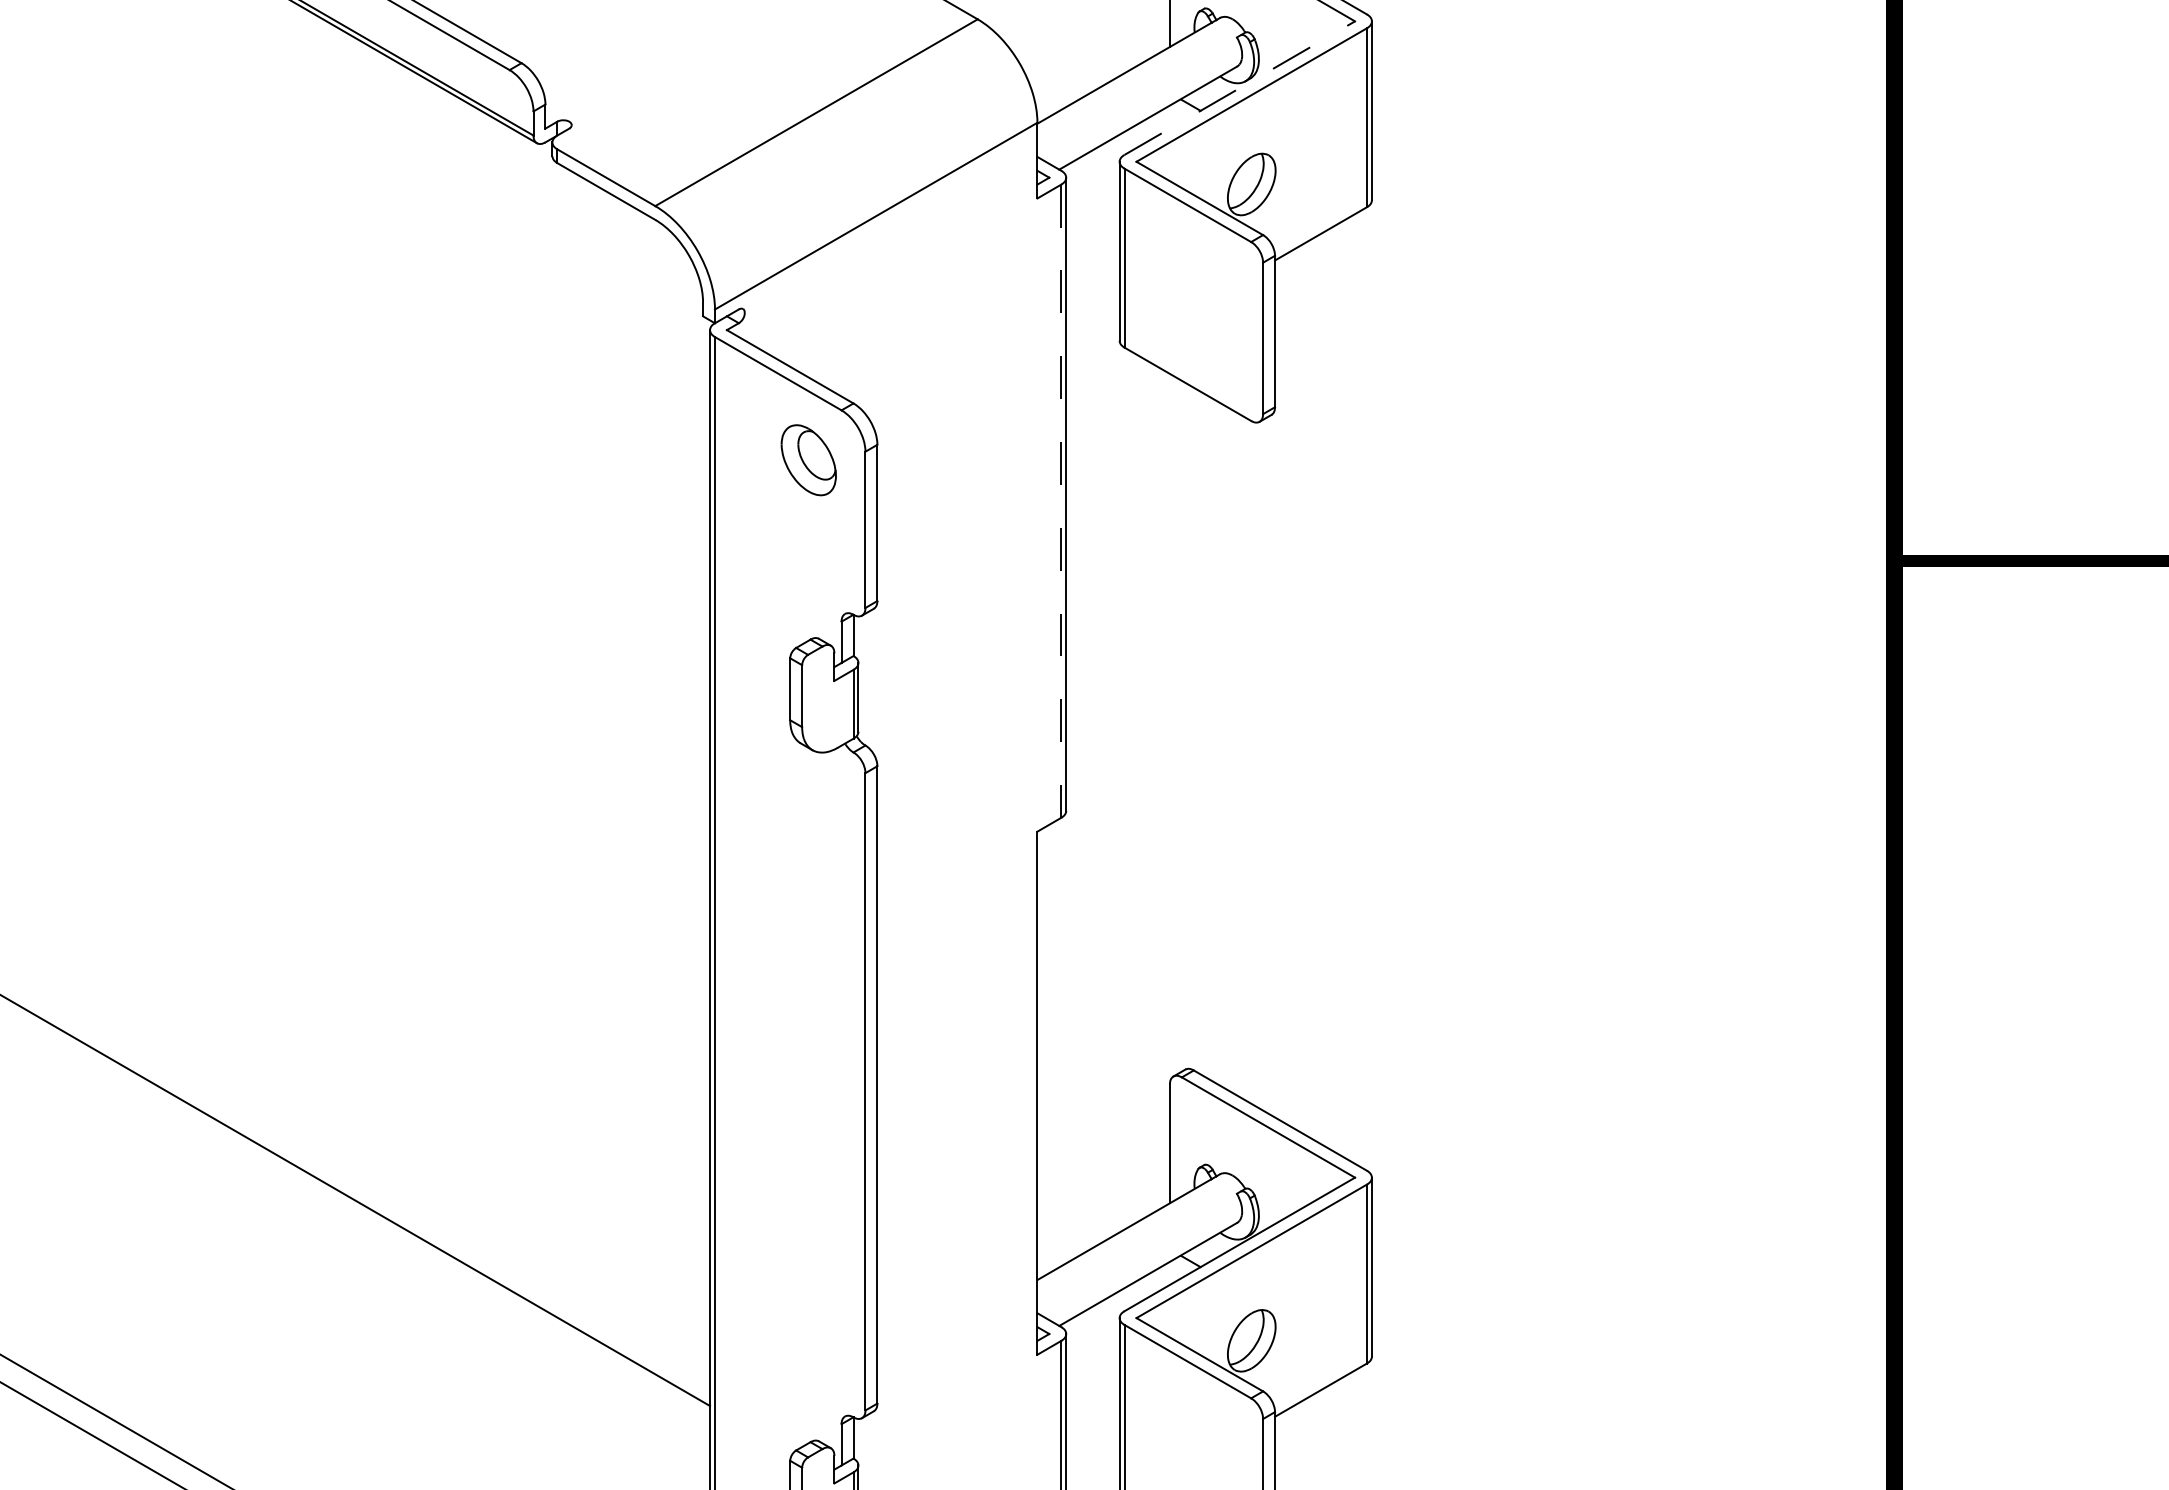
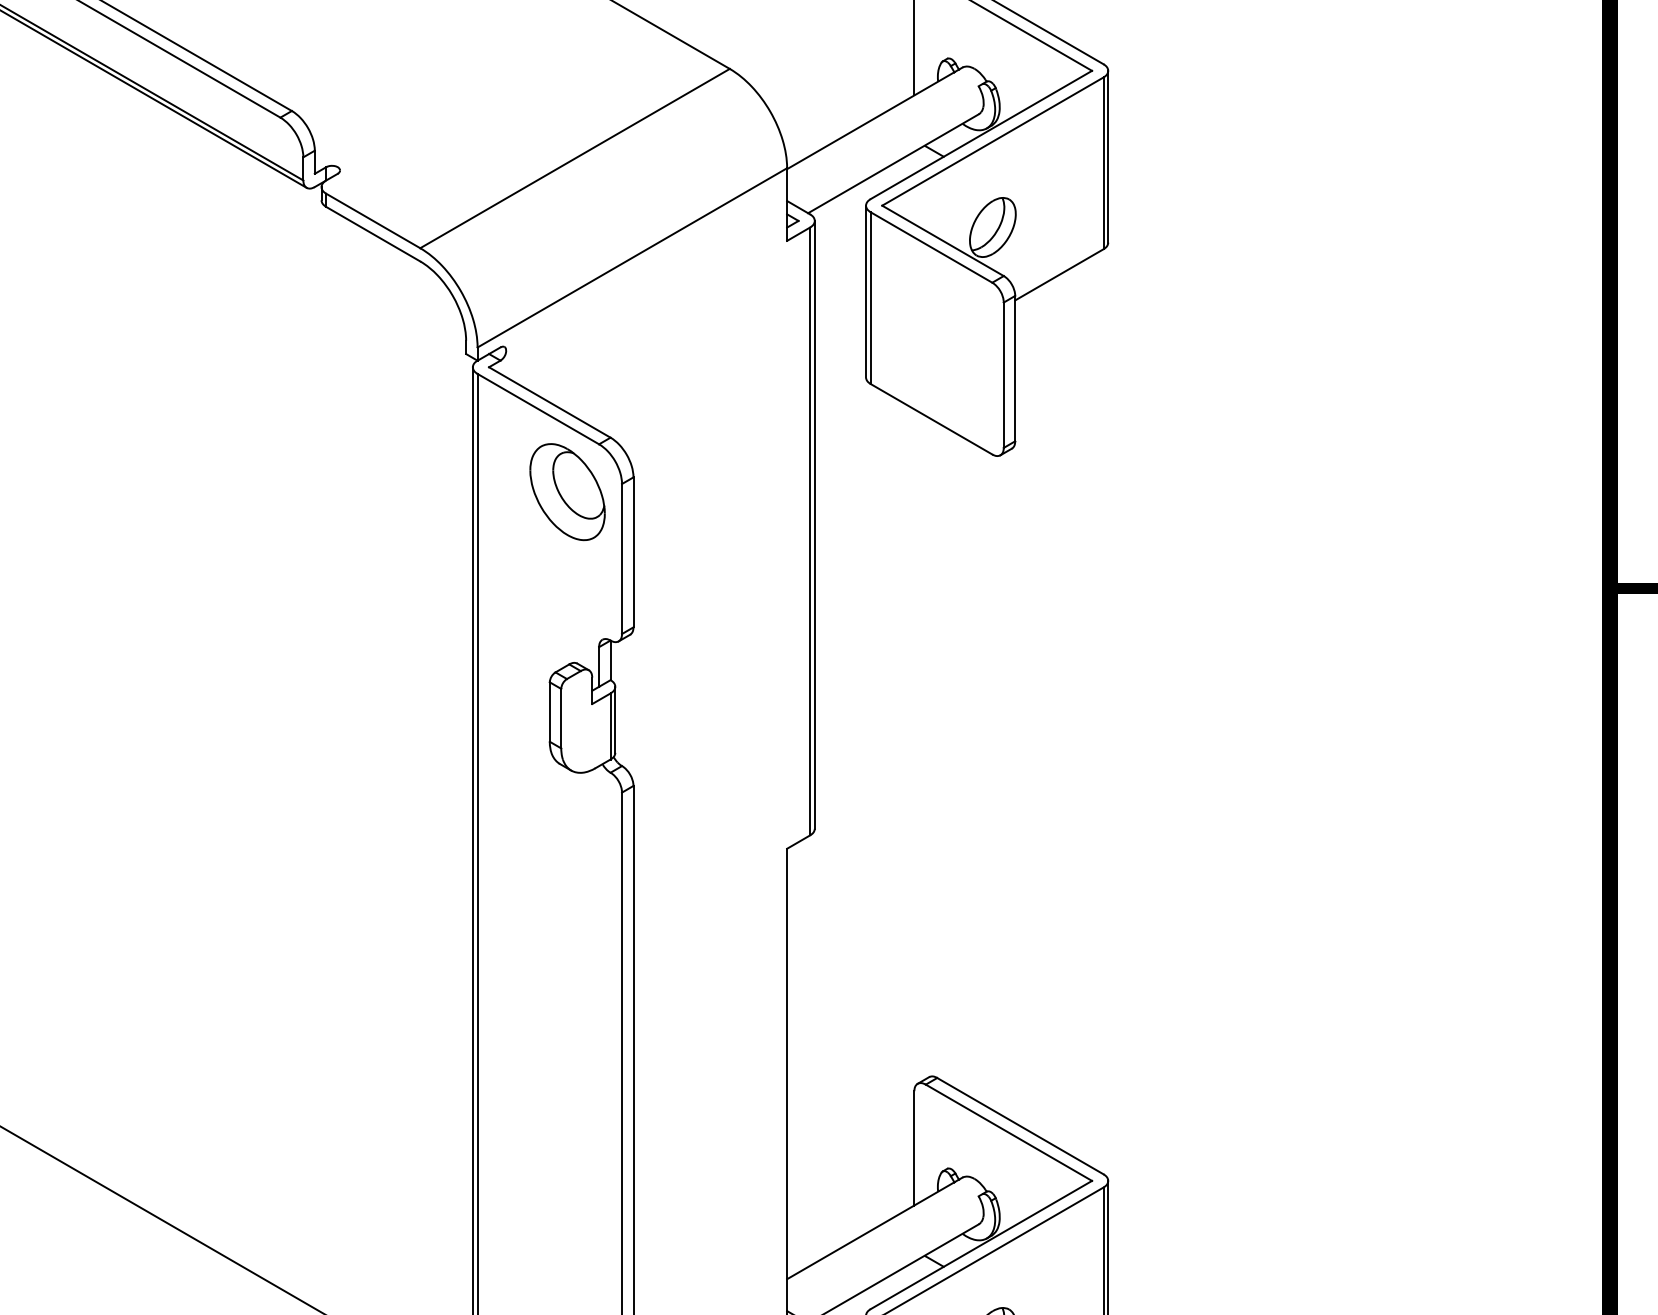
line: (1240, 87) -> (982, 134), dashed -> solid
part: (808, 460) -> (567, 492), size x1.43
line: (1061, 501) -> (810, 531), dashed -> solid

